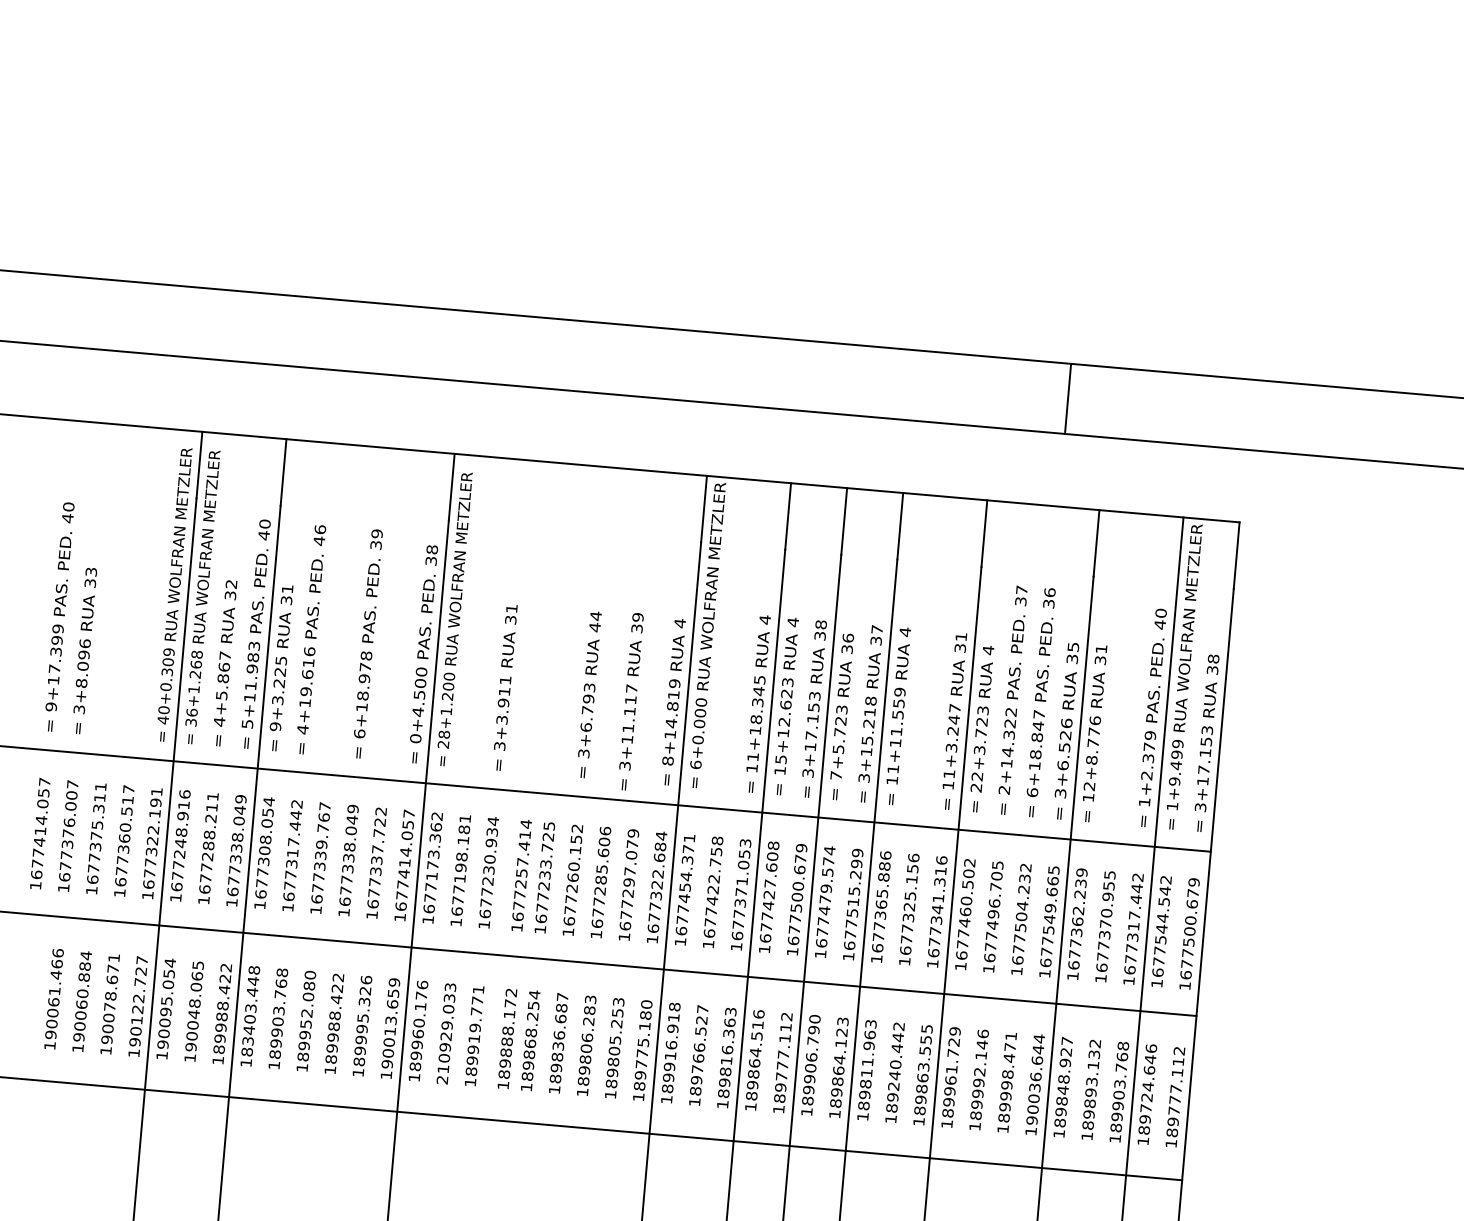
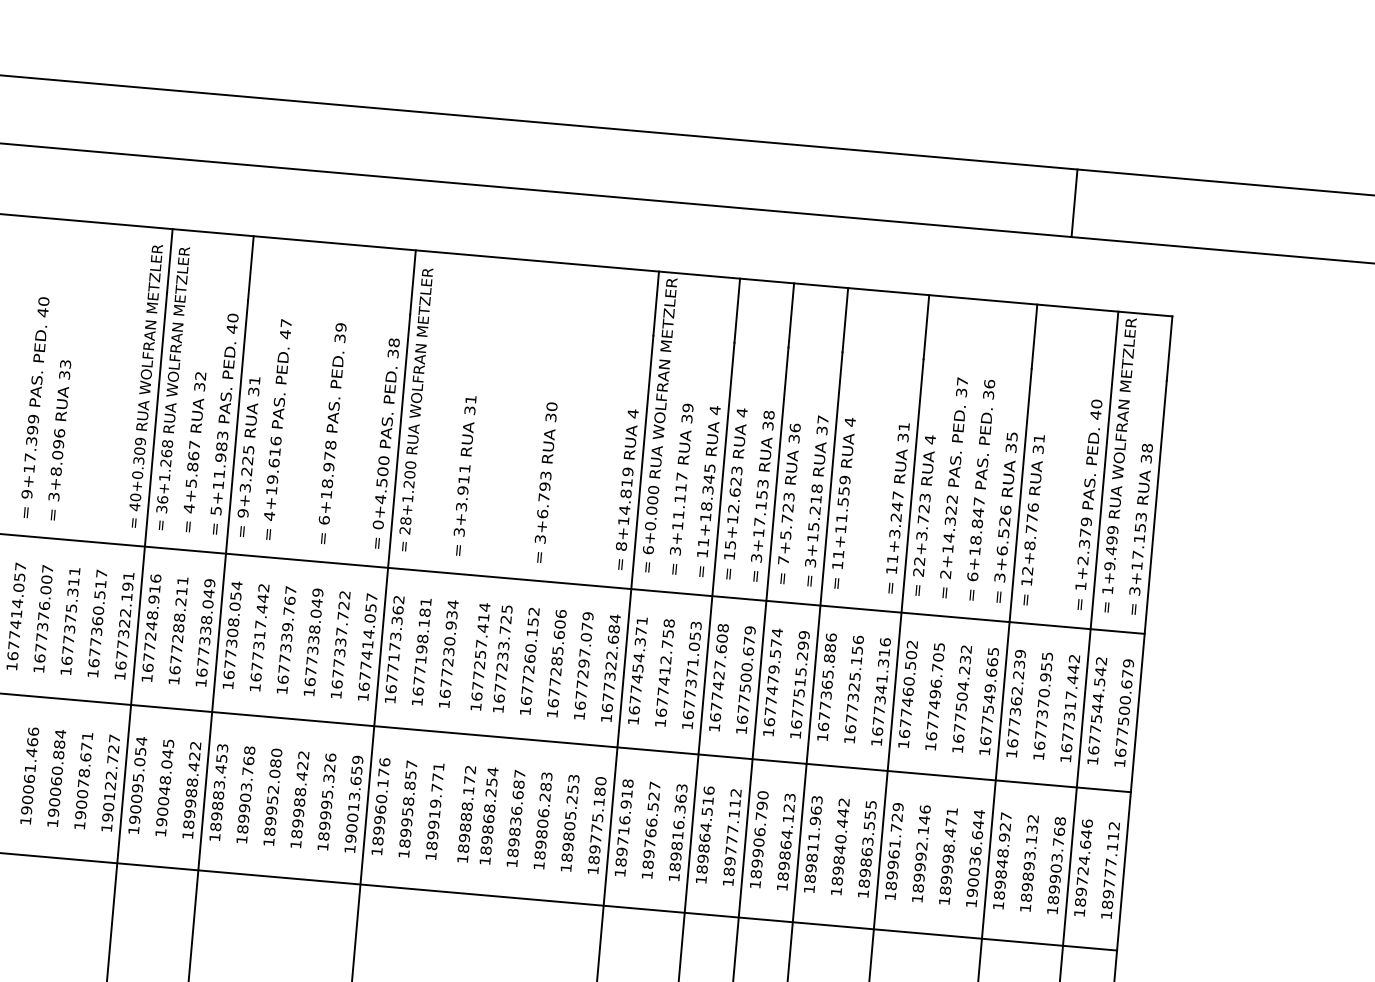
line: (1067, 398) -> (1074, 202), moved
text: (320, 529) -> (286, 323), 46 -> 47
text: (595, 621) -> (551, 411), 44 -> 30
text: (631, 701) -> (681, 489), moved
text: (712, 890) -> (664, 671), 1677422.758 -> 1677412.758
text: (197, 976) -> (167, 754), 190048.065 -> 190048.045
text: (251, 1005) -> (219, 782), 183403.448 -> 189883.453
text: (446, 1033) -> (407, 809), 210929.033 -> 189958.857
text: (669, 1066) -> (622, 840), 189916.918 -> 189716.918
text: (893, 1086) -> (838, 860), 189240.442 -> 189840.442

